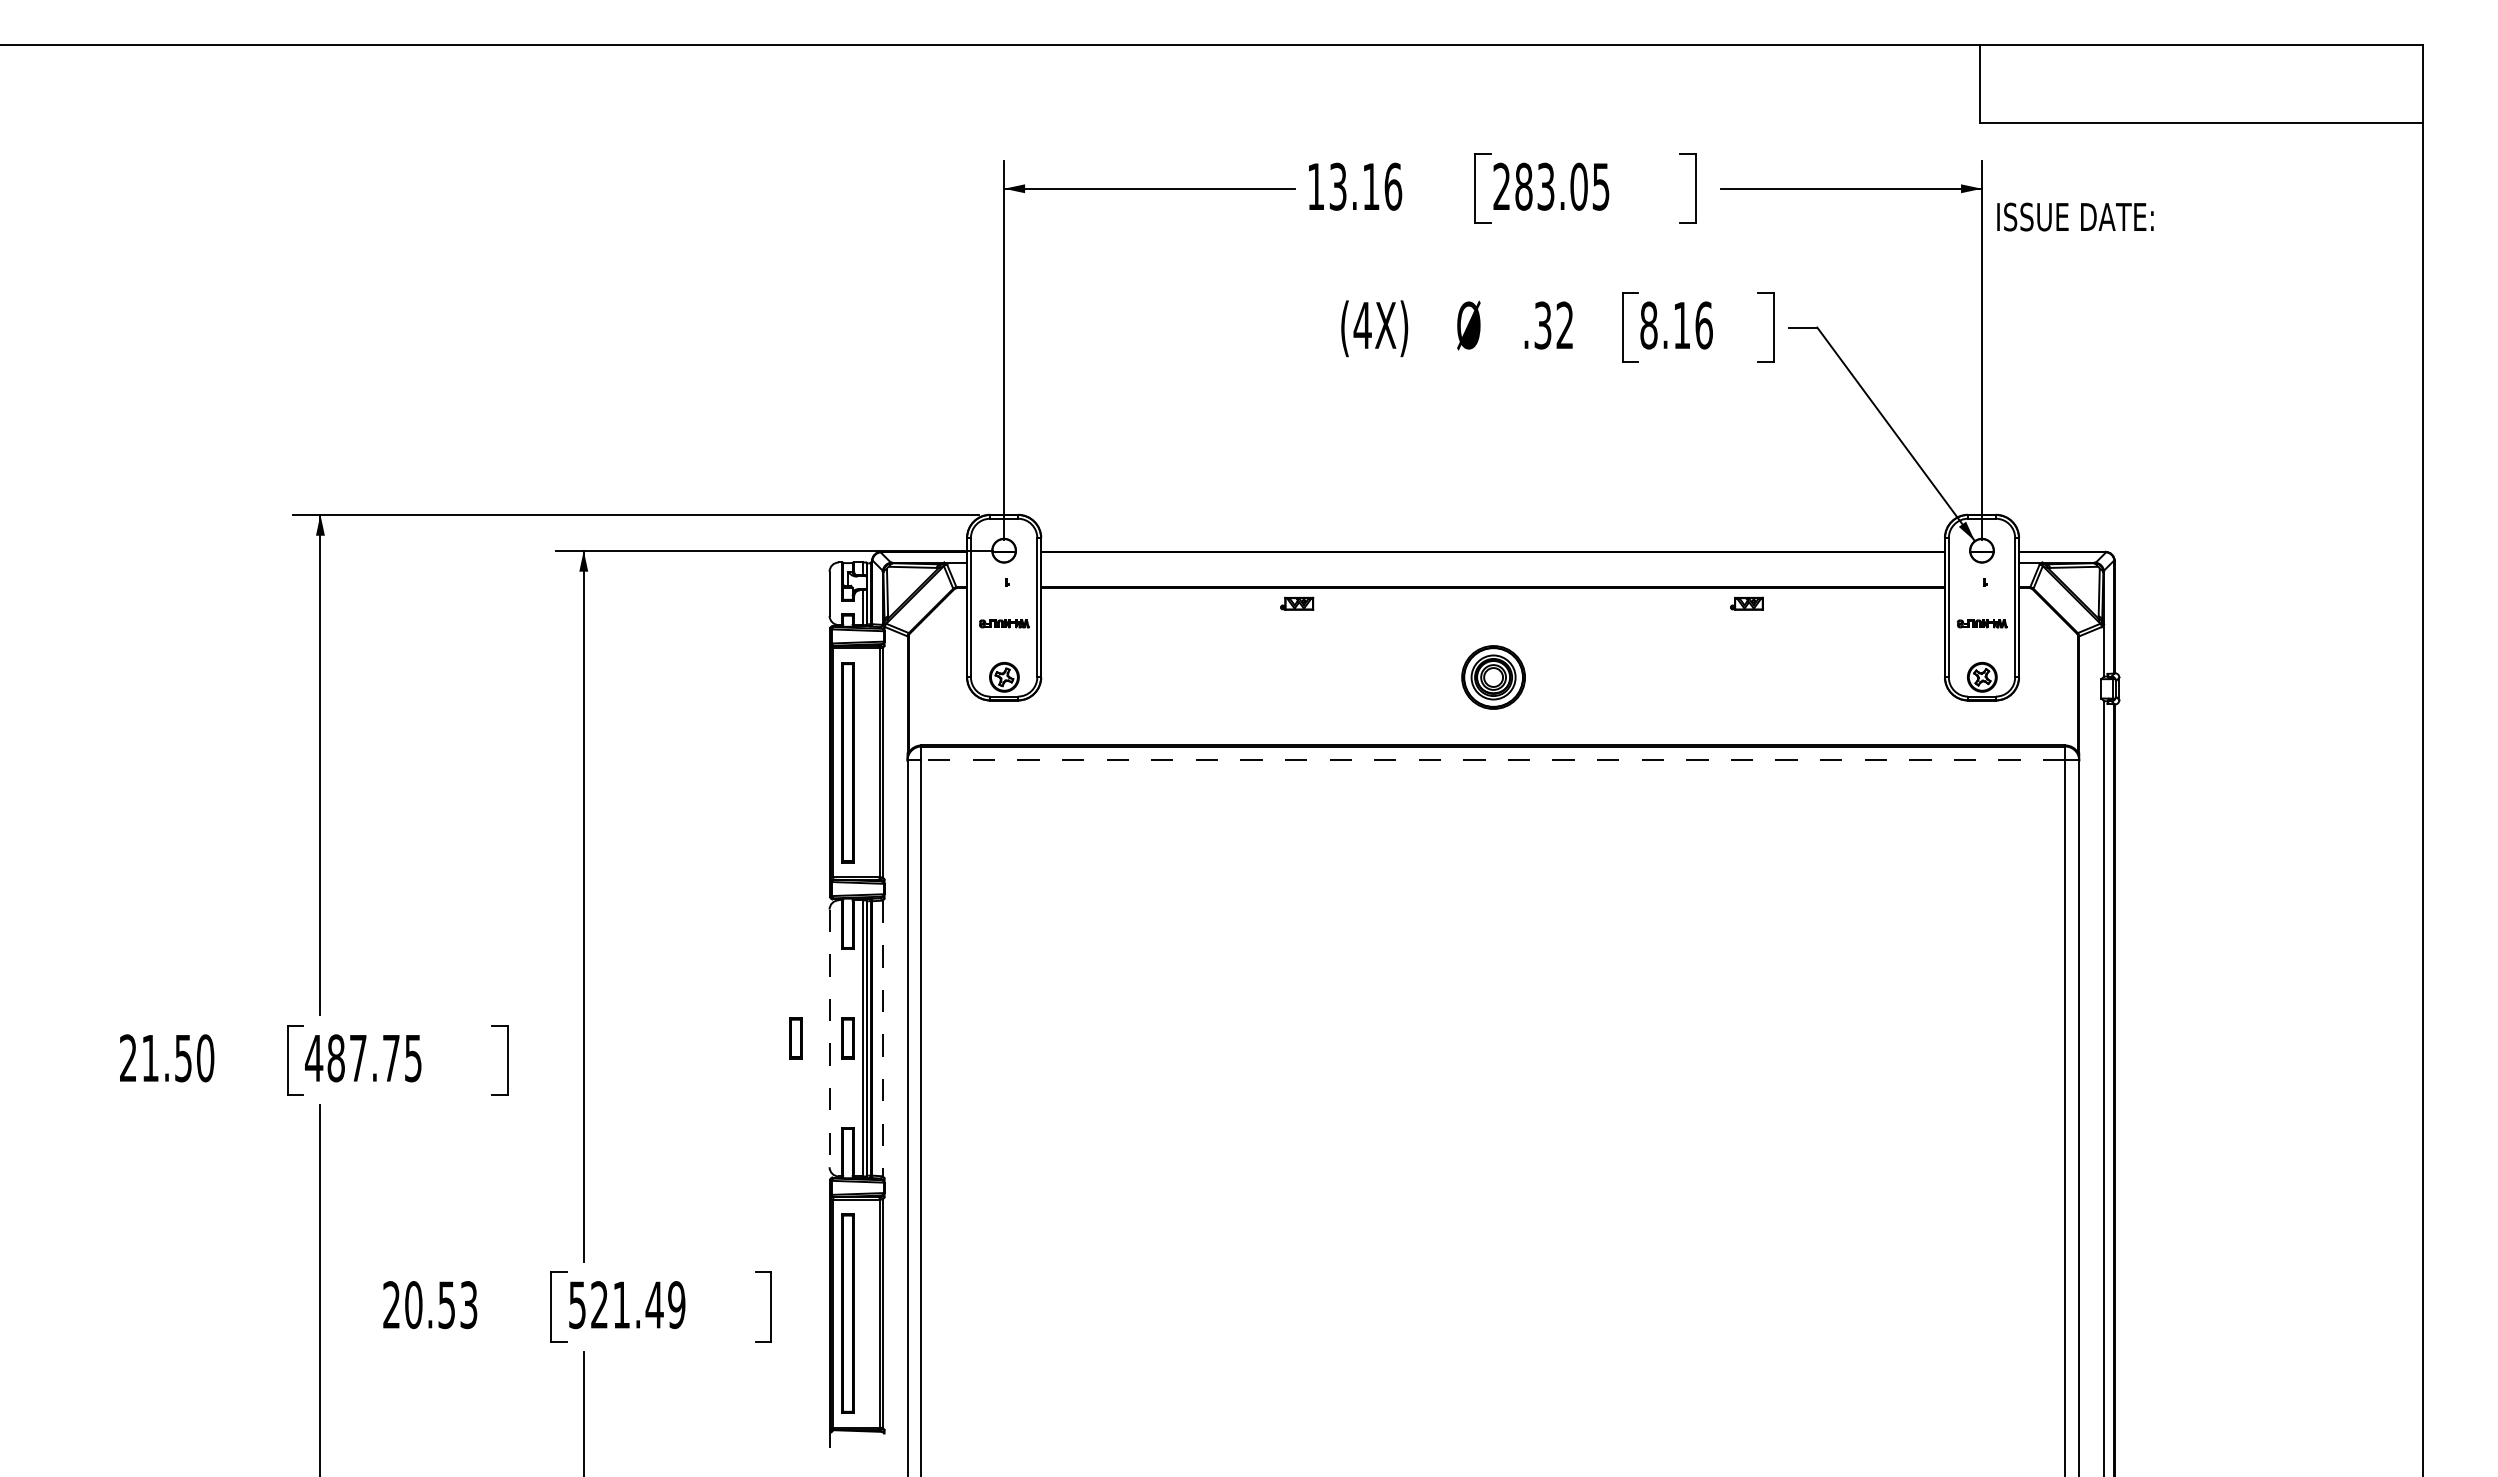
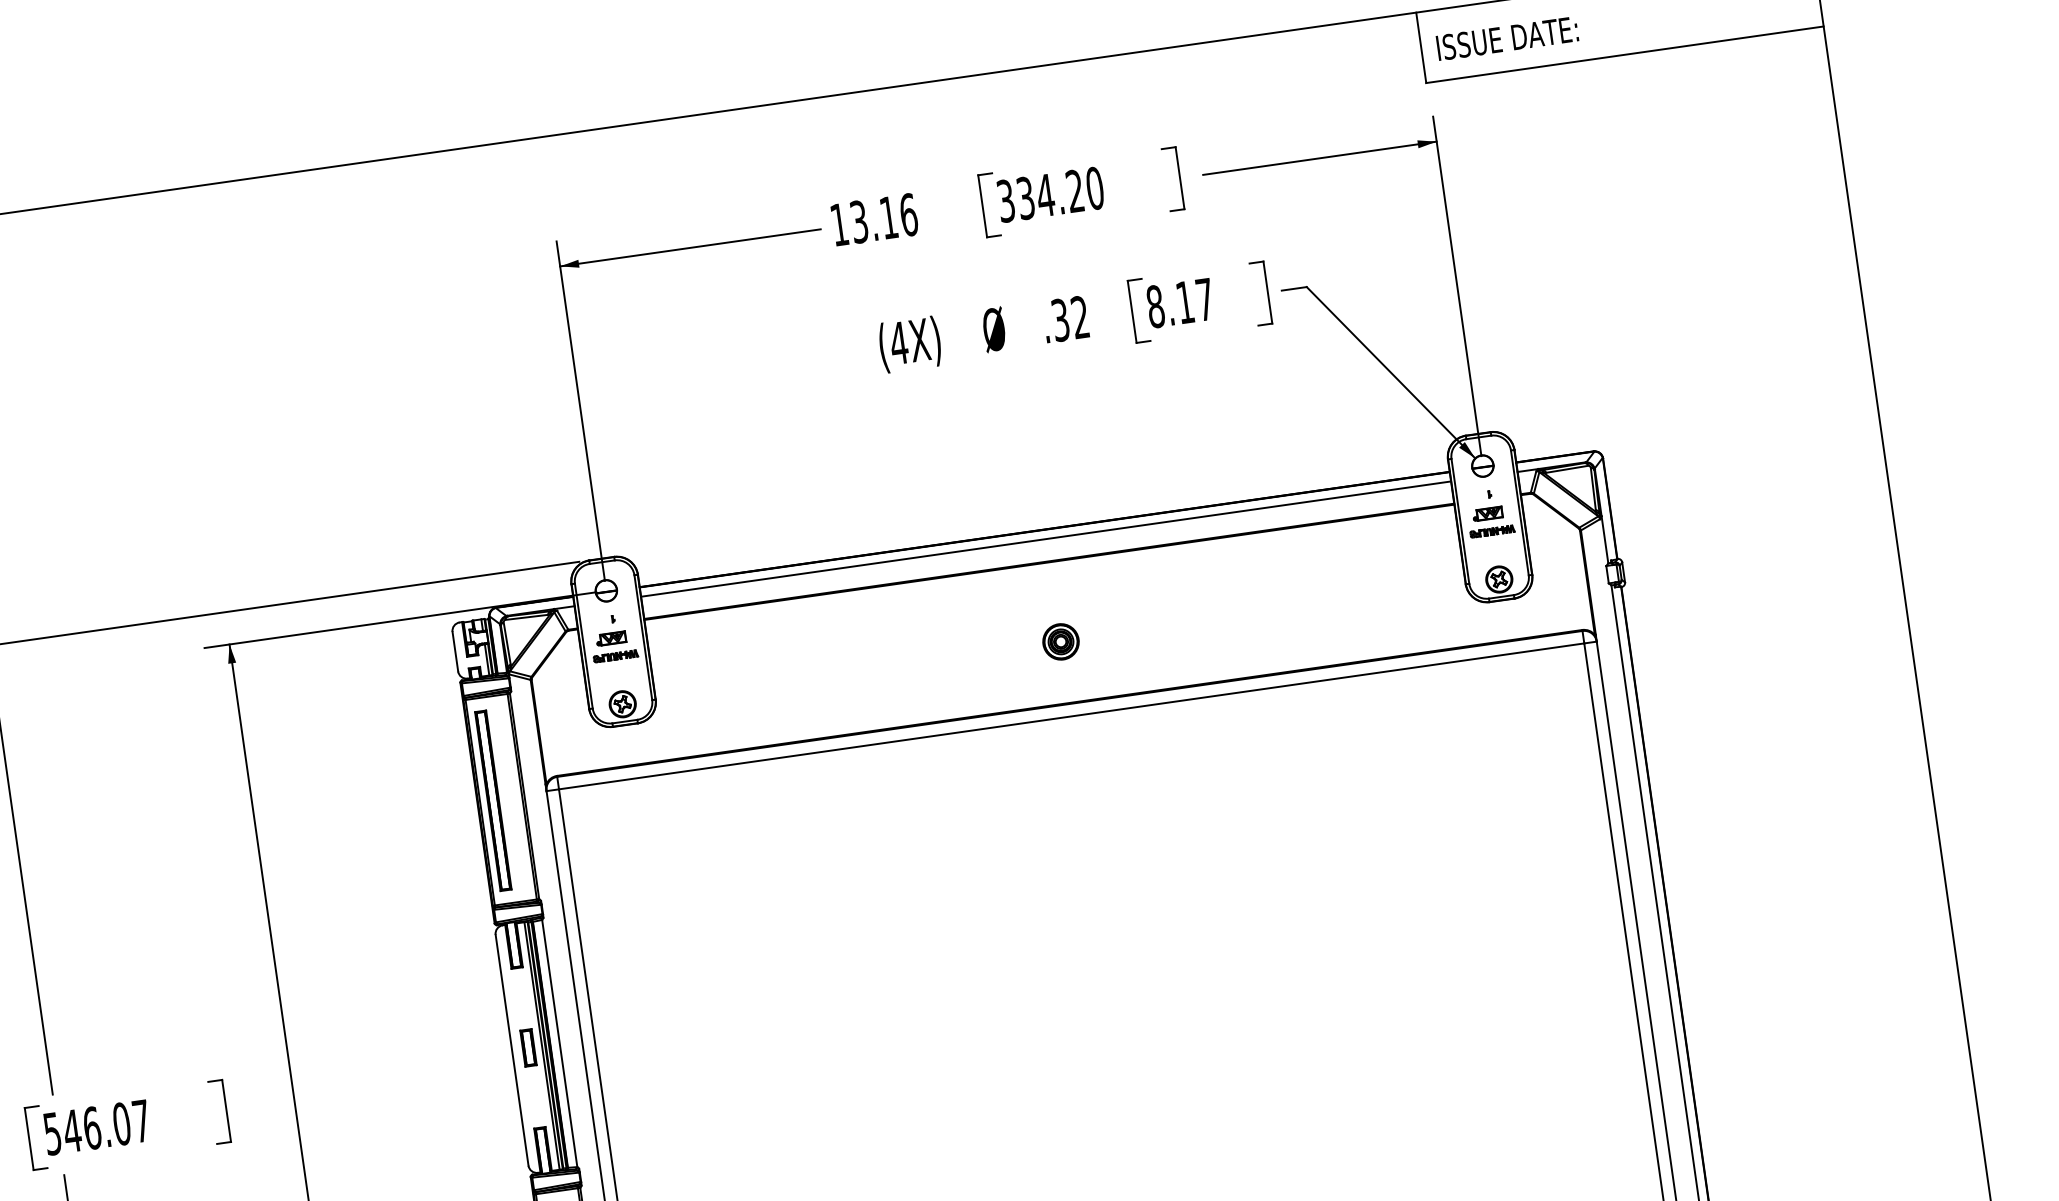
text: (1551, 186) -> (1050, 194), 283.05 -> 334.20
text: (2075, 216) -> (1507, 38), moved
text: (1703, 325) -> (1204, 299), 8.16 -> 8.17
line: (1492, 562) -> (1045, 539), added
part: (1297, 603) -> (611, 638), moved
part: (1746, 603) -> (1487, 513), moved
part: (1492, 676) -> (1060, 641), size x0.62
line: (1493, 760) -> (1071, 716), dashed -> solid
part: (795, 1038) -> (481, 1054), removed
line: (829, 1038) -> (512, 1050), dashed -> solid
line: (882, 1038) -> (559, 1043), dashed -> solid
text: (363, 1058) -> (96, 1127), 487.75 -> 546.07

